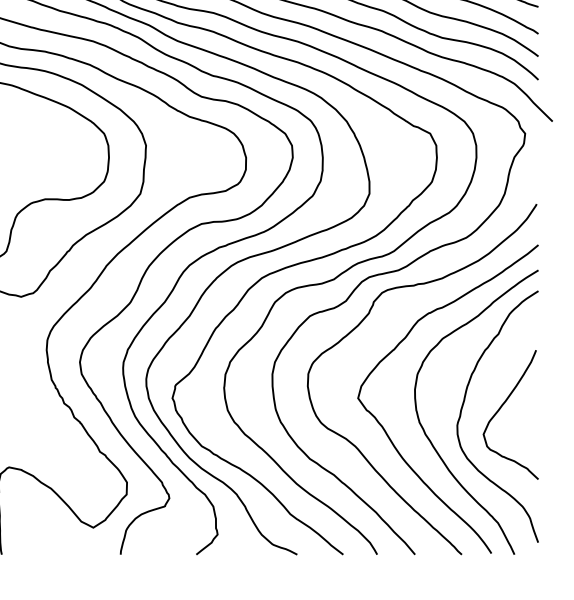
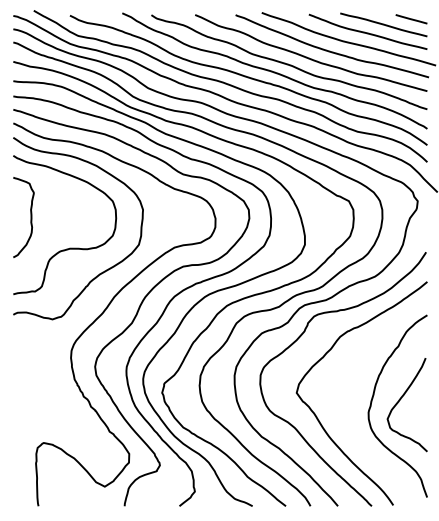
curve: (432, 441) -> (350, 424), removed

